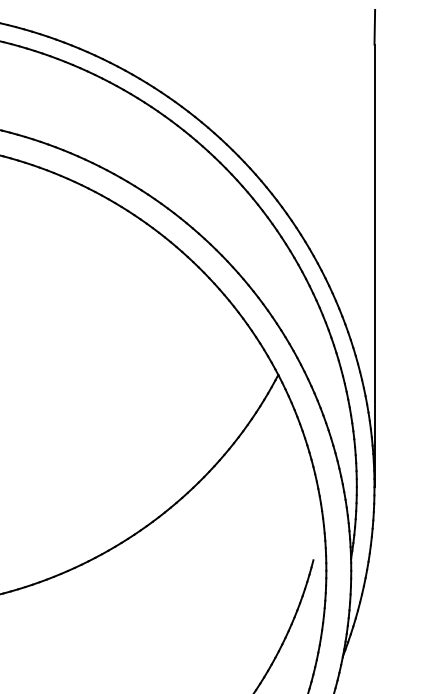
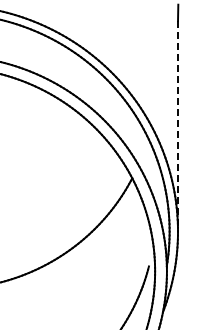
line: (375, 266) -> (178, 126), solid -> dashed

